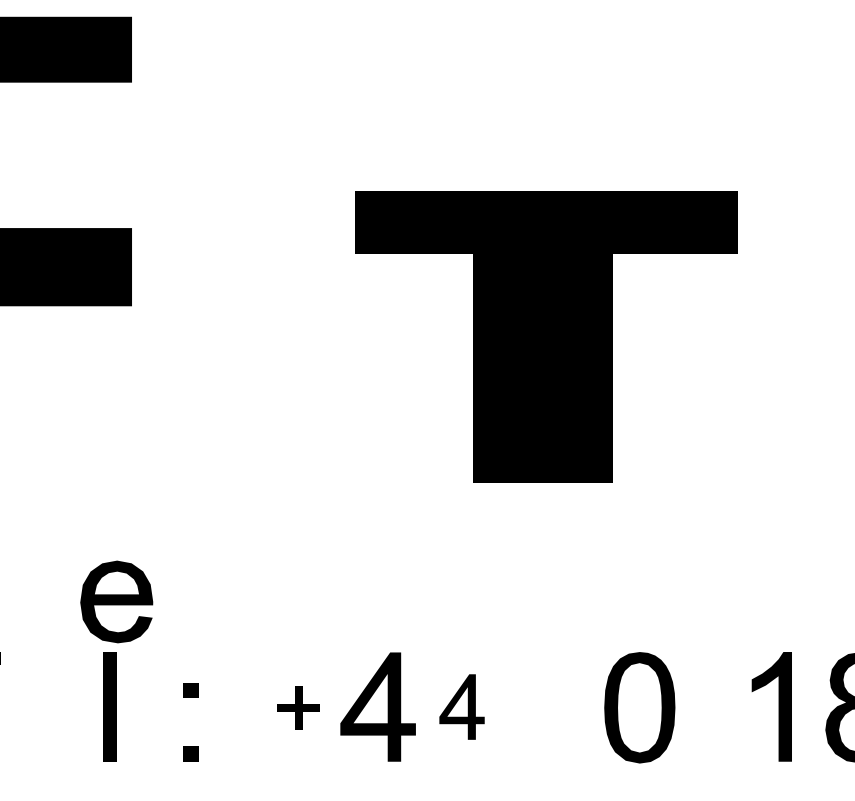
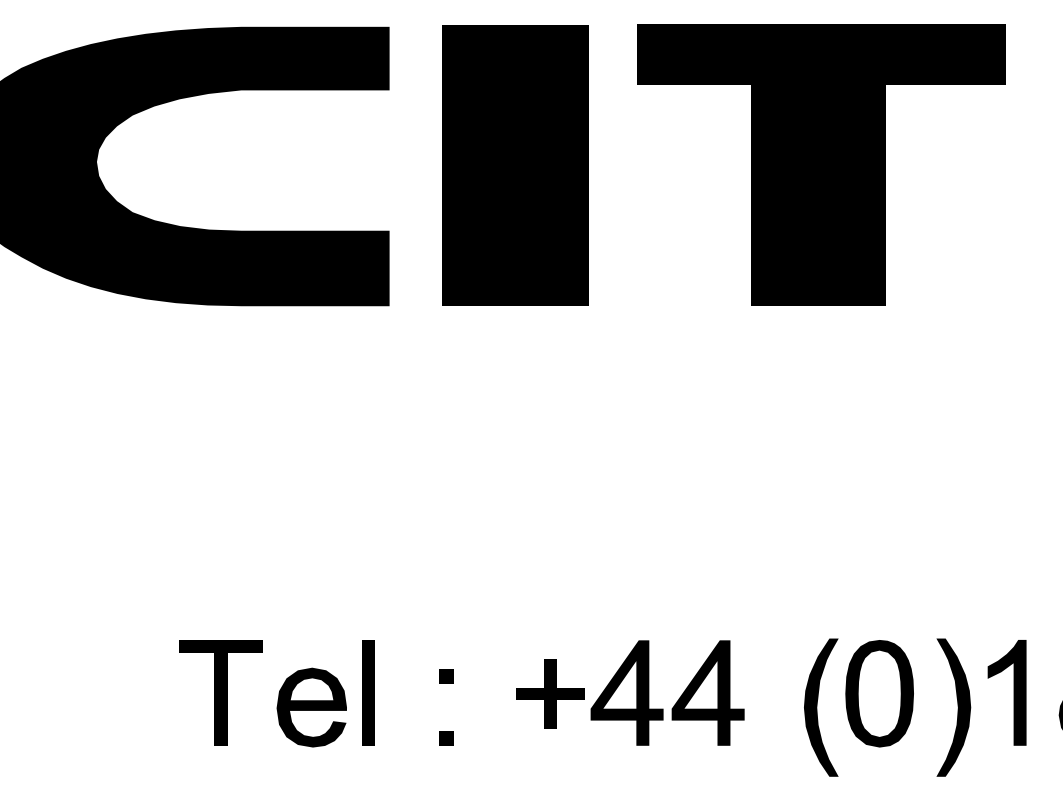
fill: (262, 160) -> (515, 165), added
part: (546, 336) -> (821, 164), moved
part: (116, 601) -> (311, 707), moved
part: (461, 706) -> (707, 692), size x1.67
part: (298, 707) -> (550, 693), size x1.67
fill: (578, 722) -> (820, 707), added
fill: (716, 722) -> (953, 707), added

